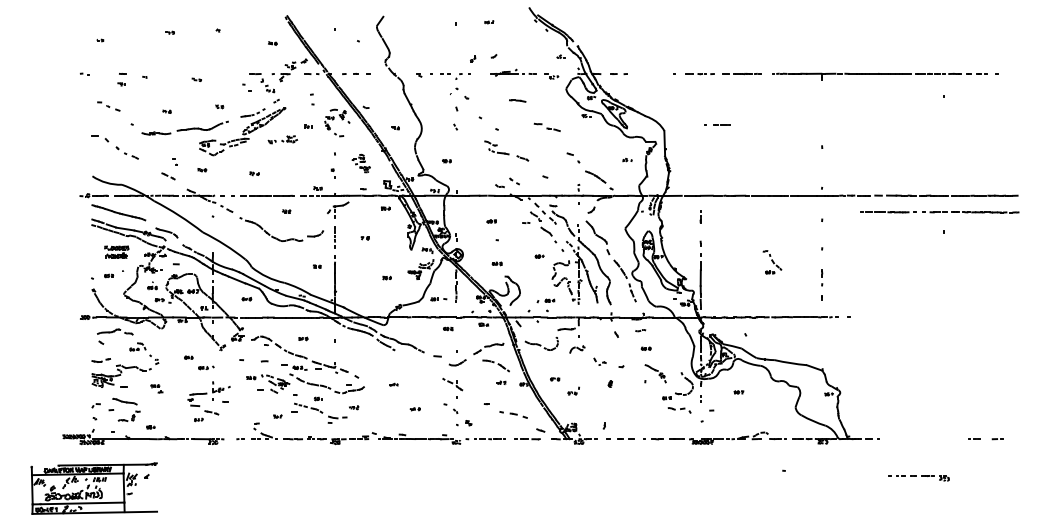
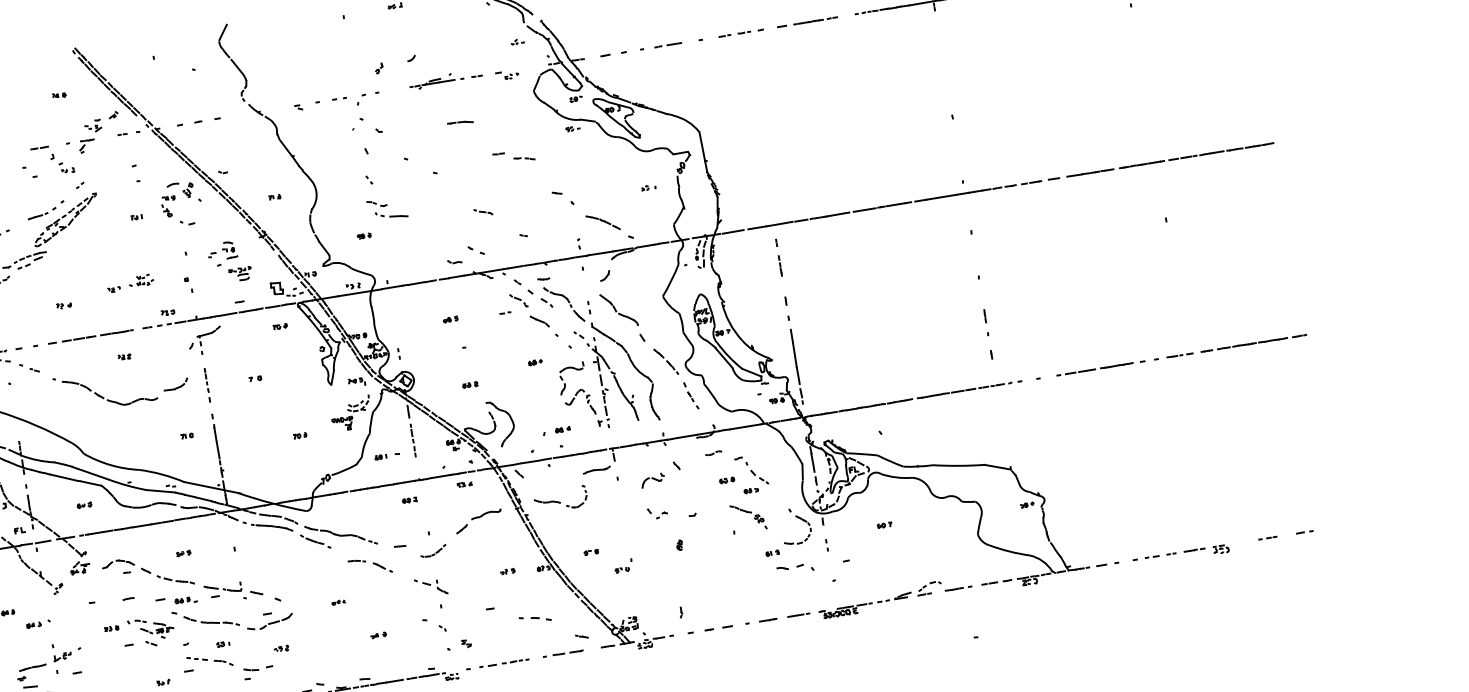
line: (717, 124) -> (661, 45), moved
part: (282, 139) -> (130, 283), moved
part: (496, 147) -> (386, 208), moved
part: (361, 163) -> (230, 261), size x1.43
line: (939, 212) -> (1181, 355), moved
part: (700, 216) -> (778, 257), size x1.67
part: (772, 262) -> (752, 474), moved
part: (577, 349) -> (653, 480), moved
part: (495, 365) -> (369, 566), moved
part: (513, 414) -> (534, 618), size x0.71
part: (918, 478) -> (1180, 556), moved

